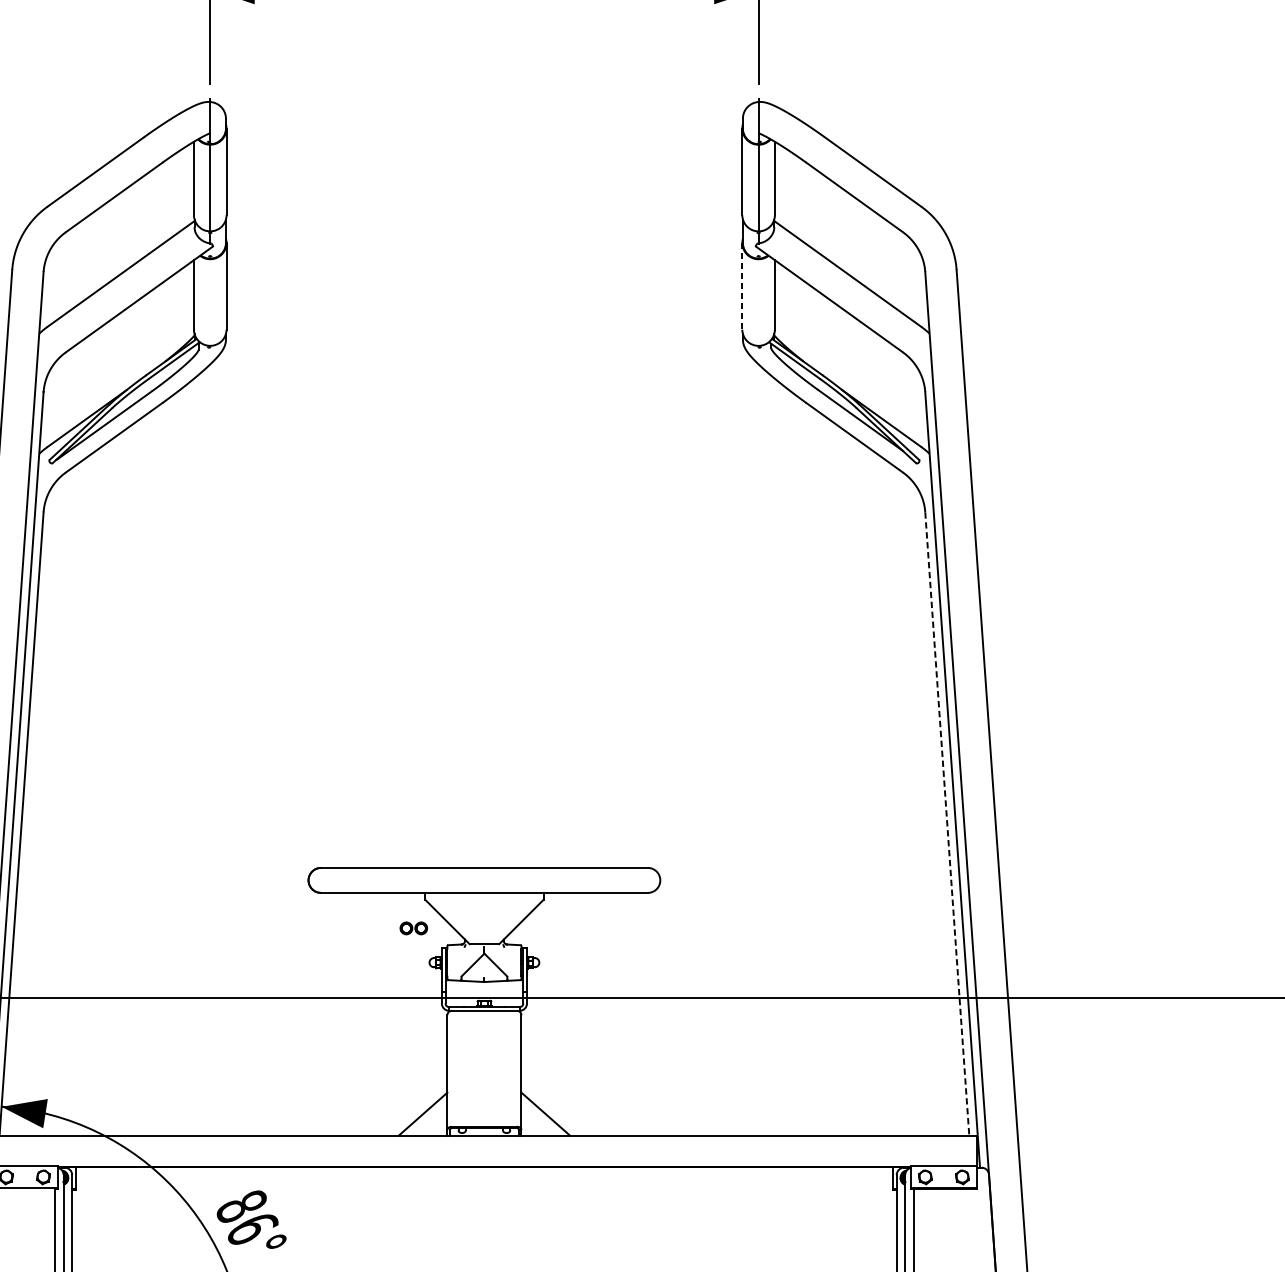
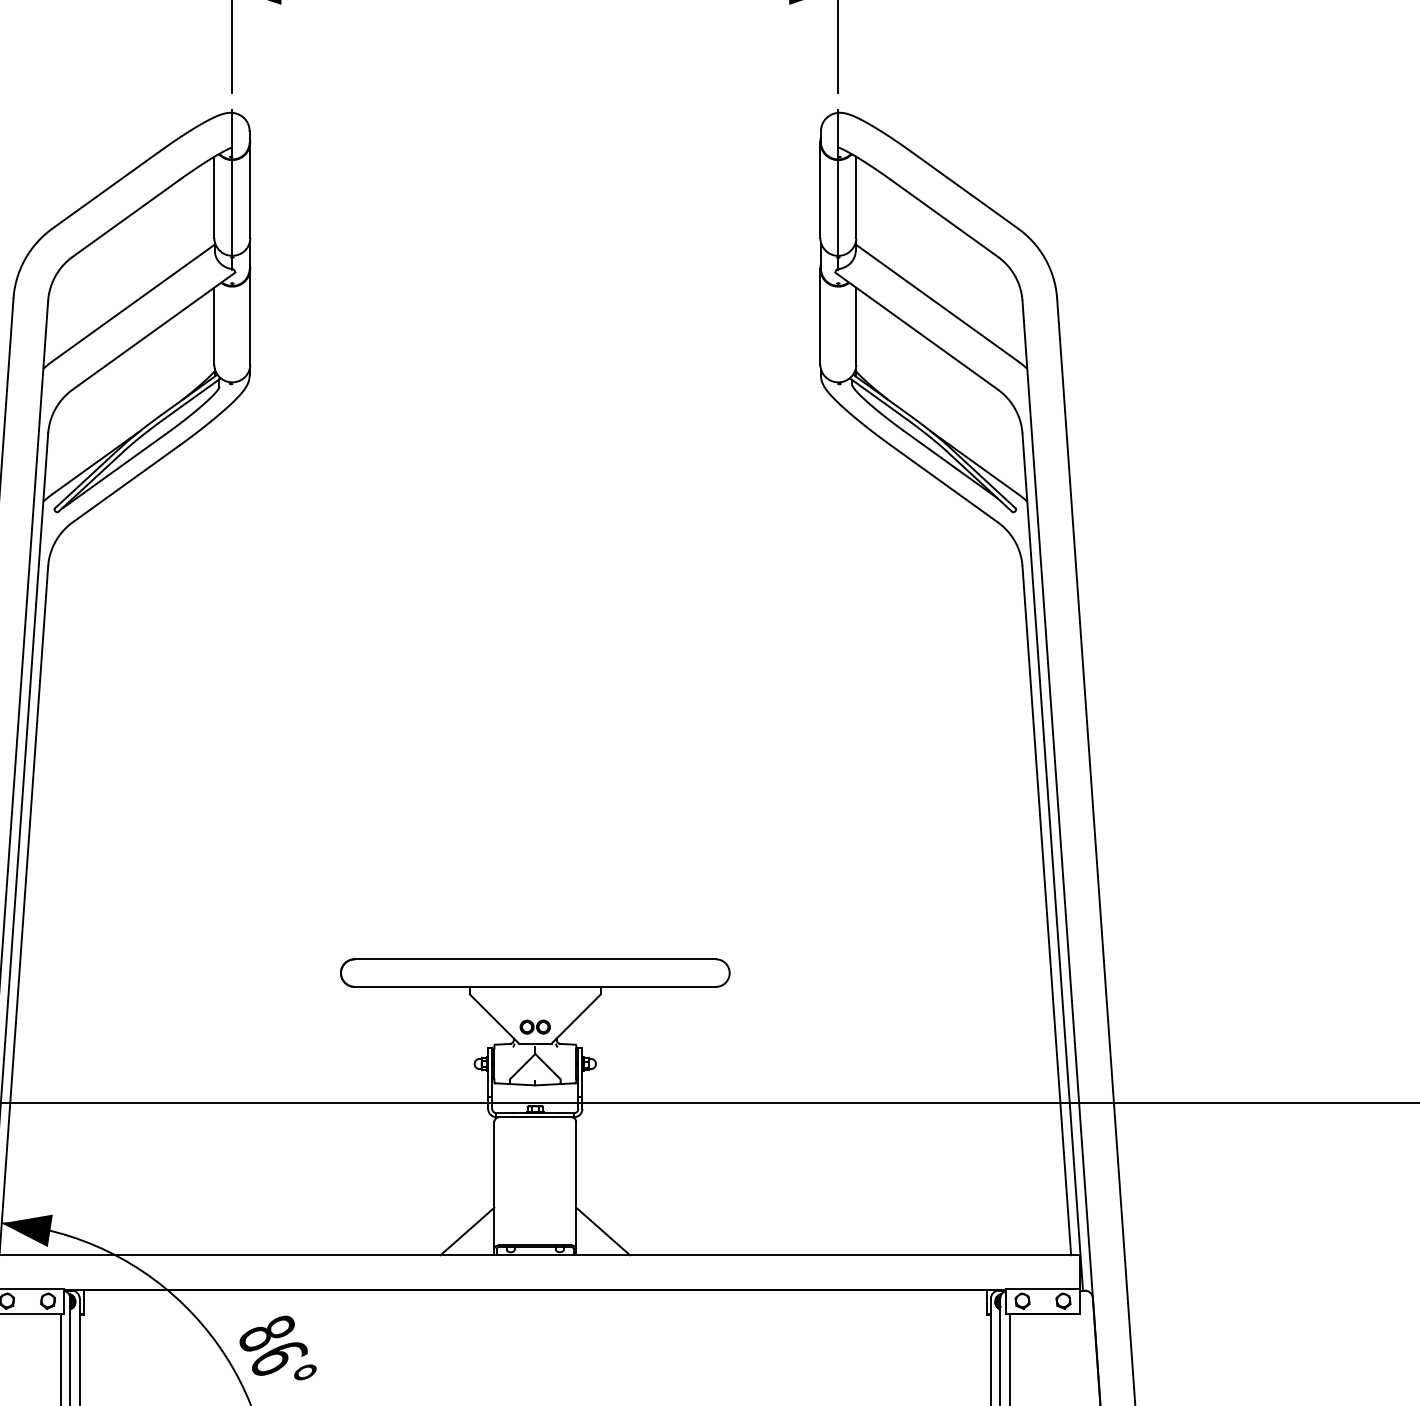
line: (742, 286) -> (820, 316), dashed -> solid
line: (946, 824) -> (1046, 911), dashed -> solid
part: (413, 927) -> (534, 1026), moved

